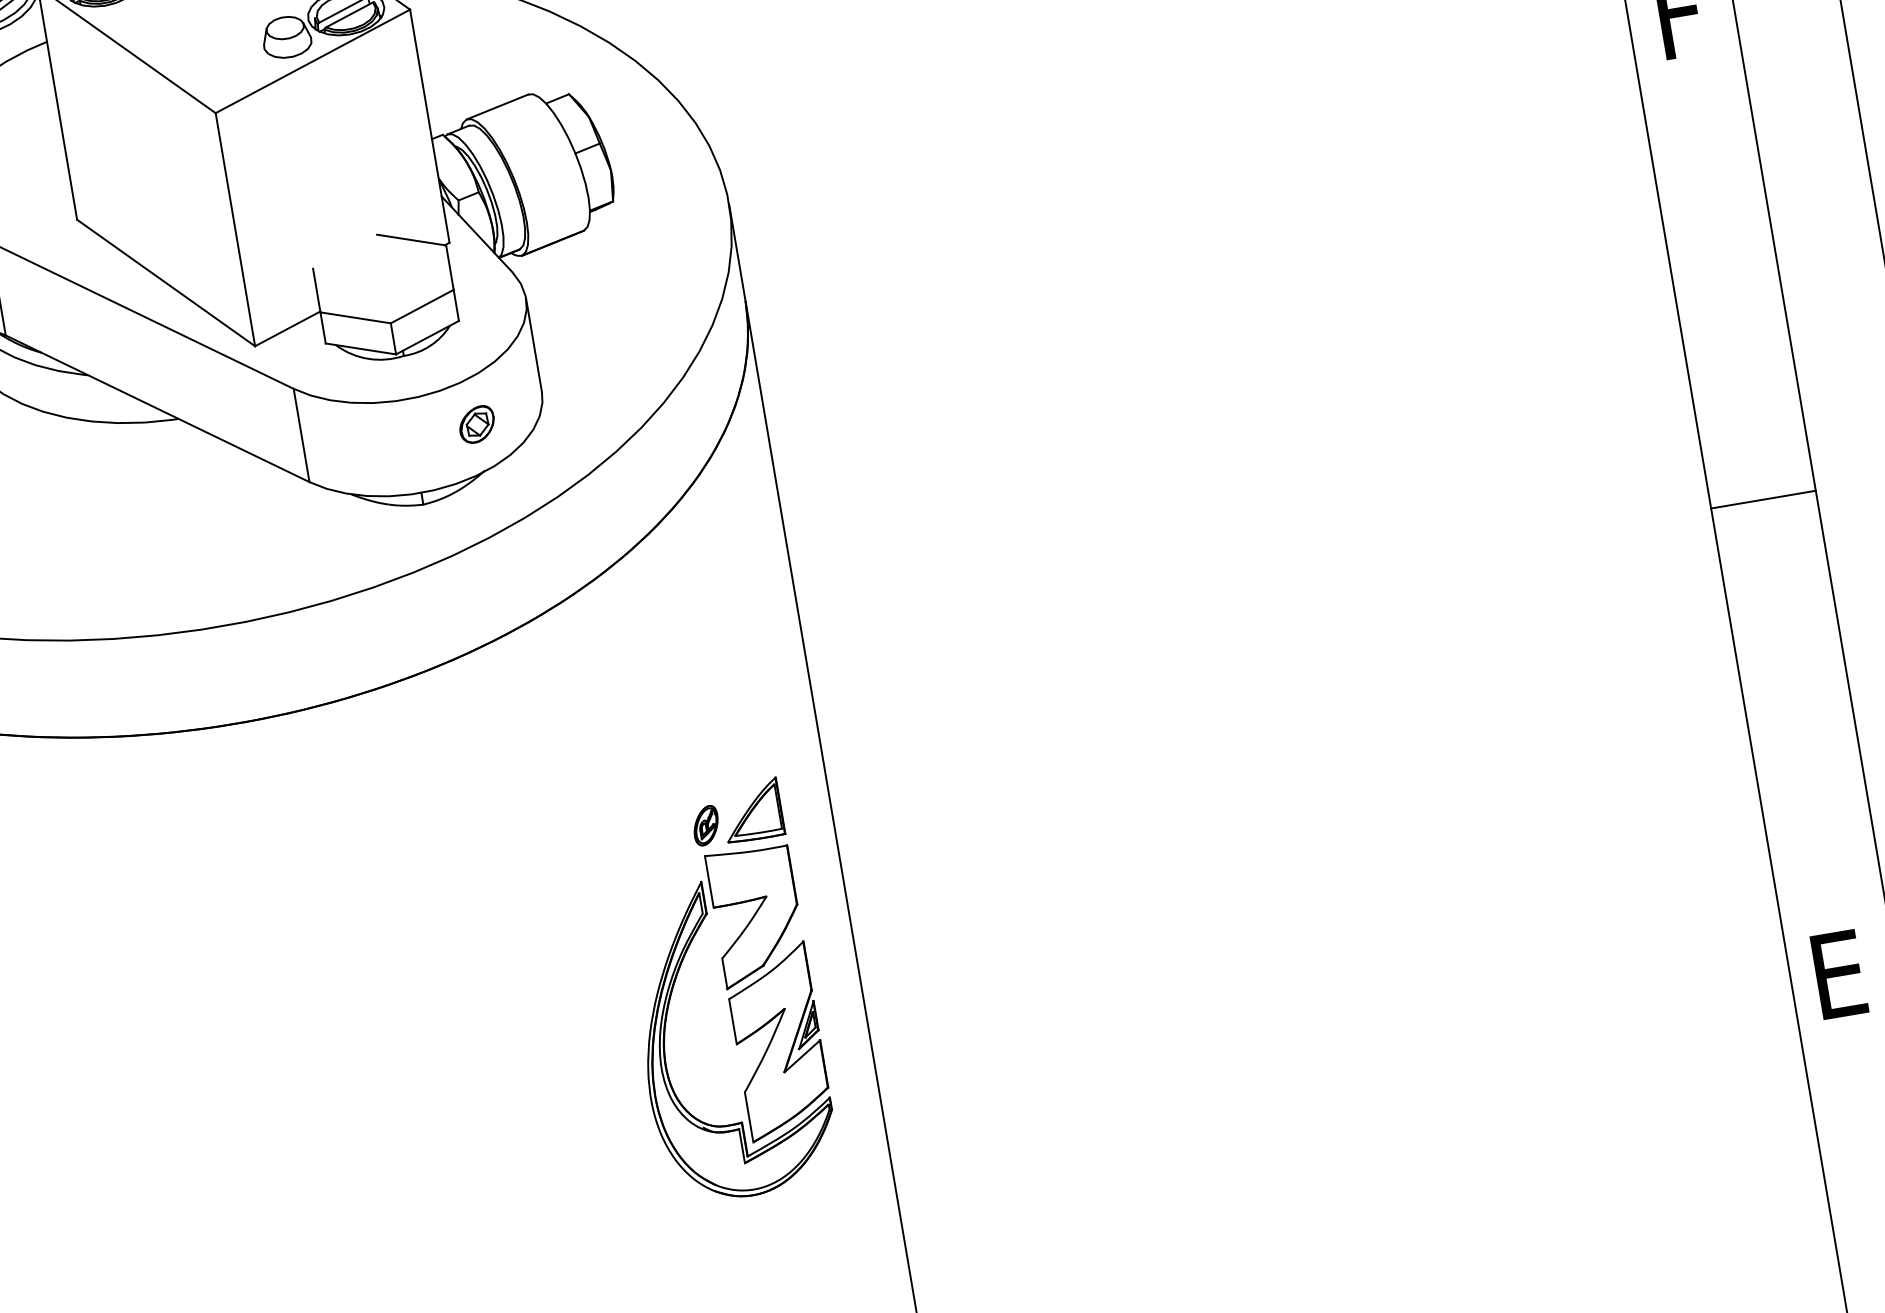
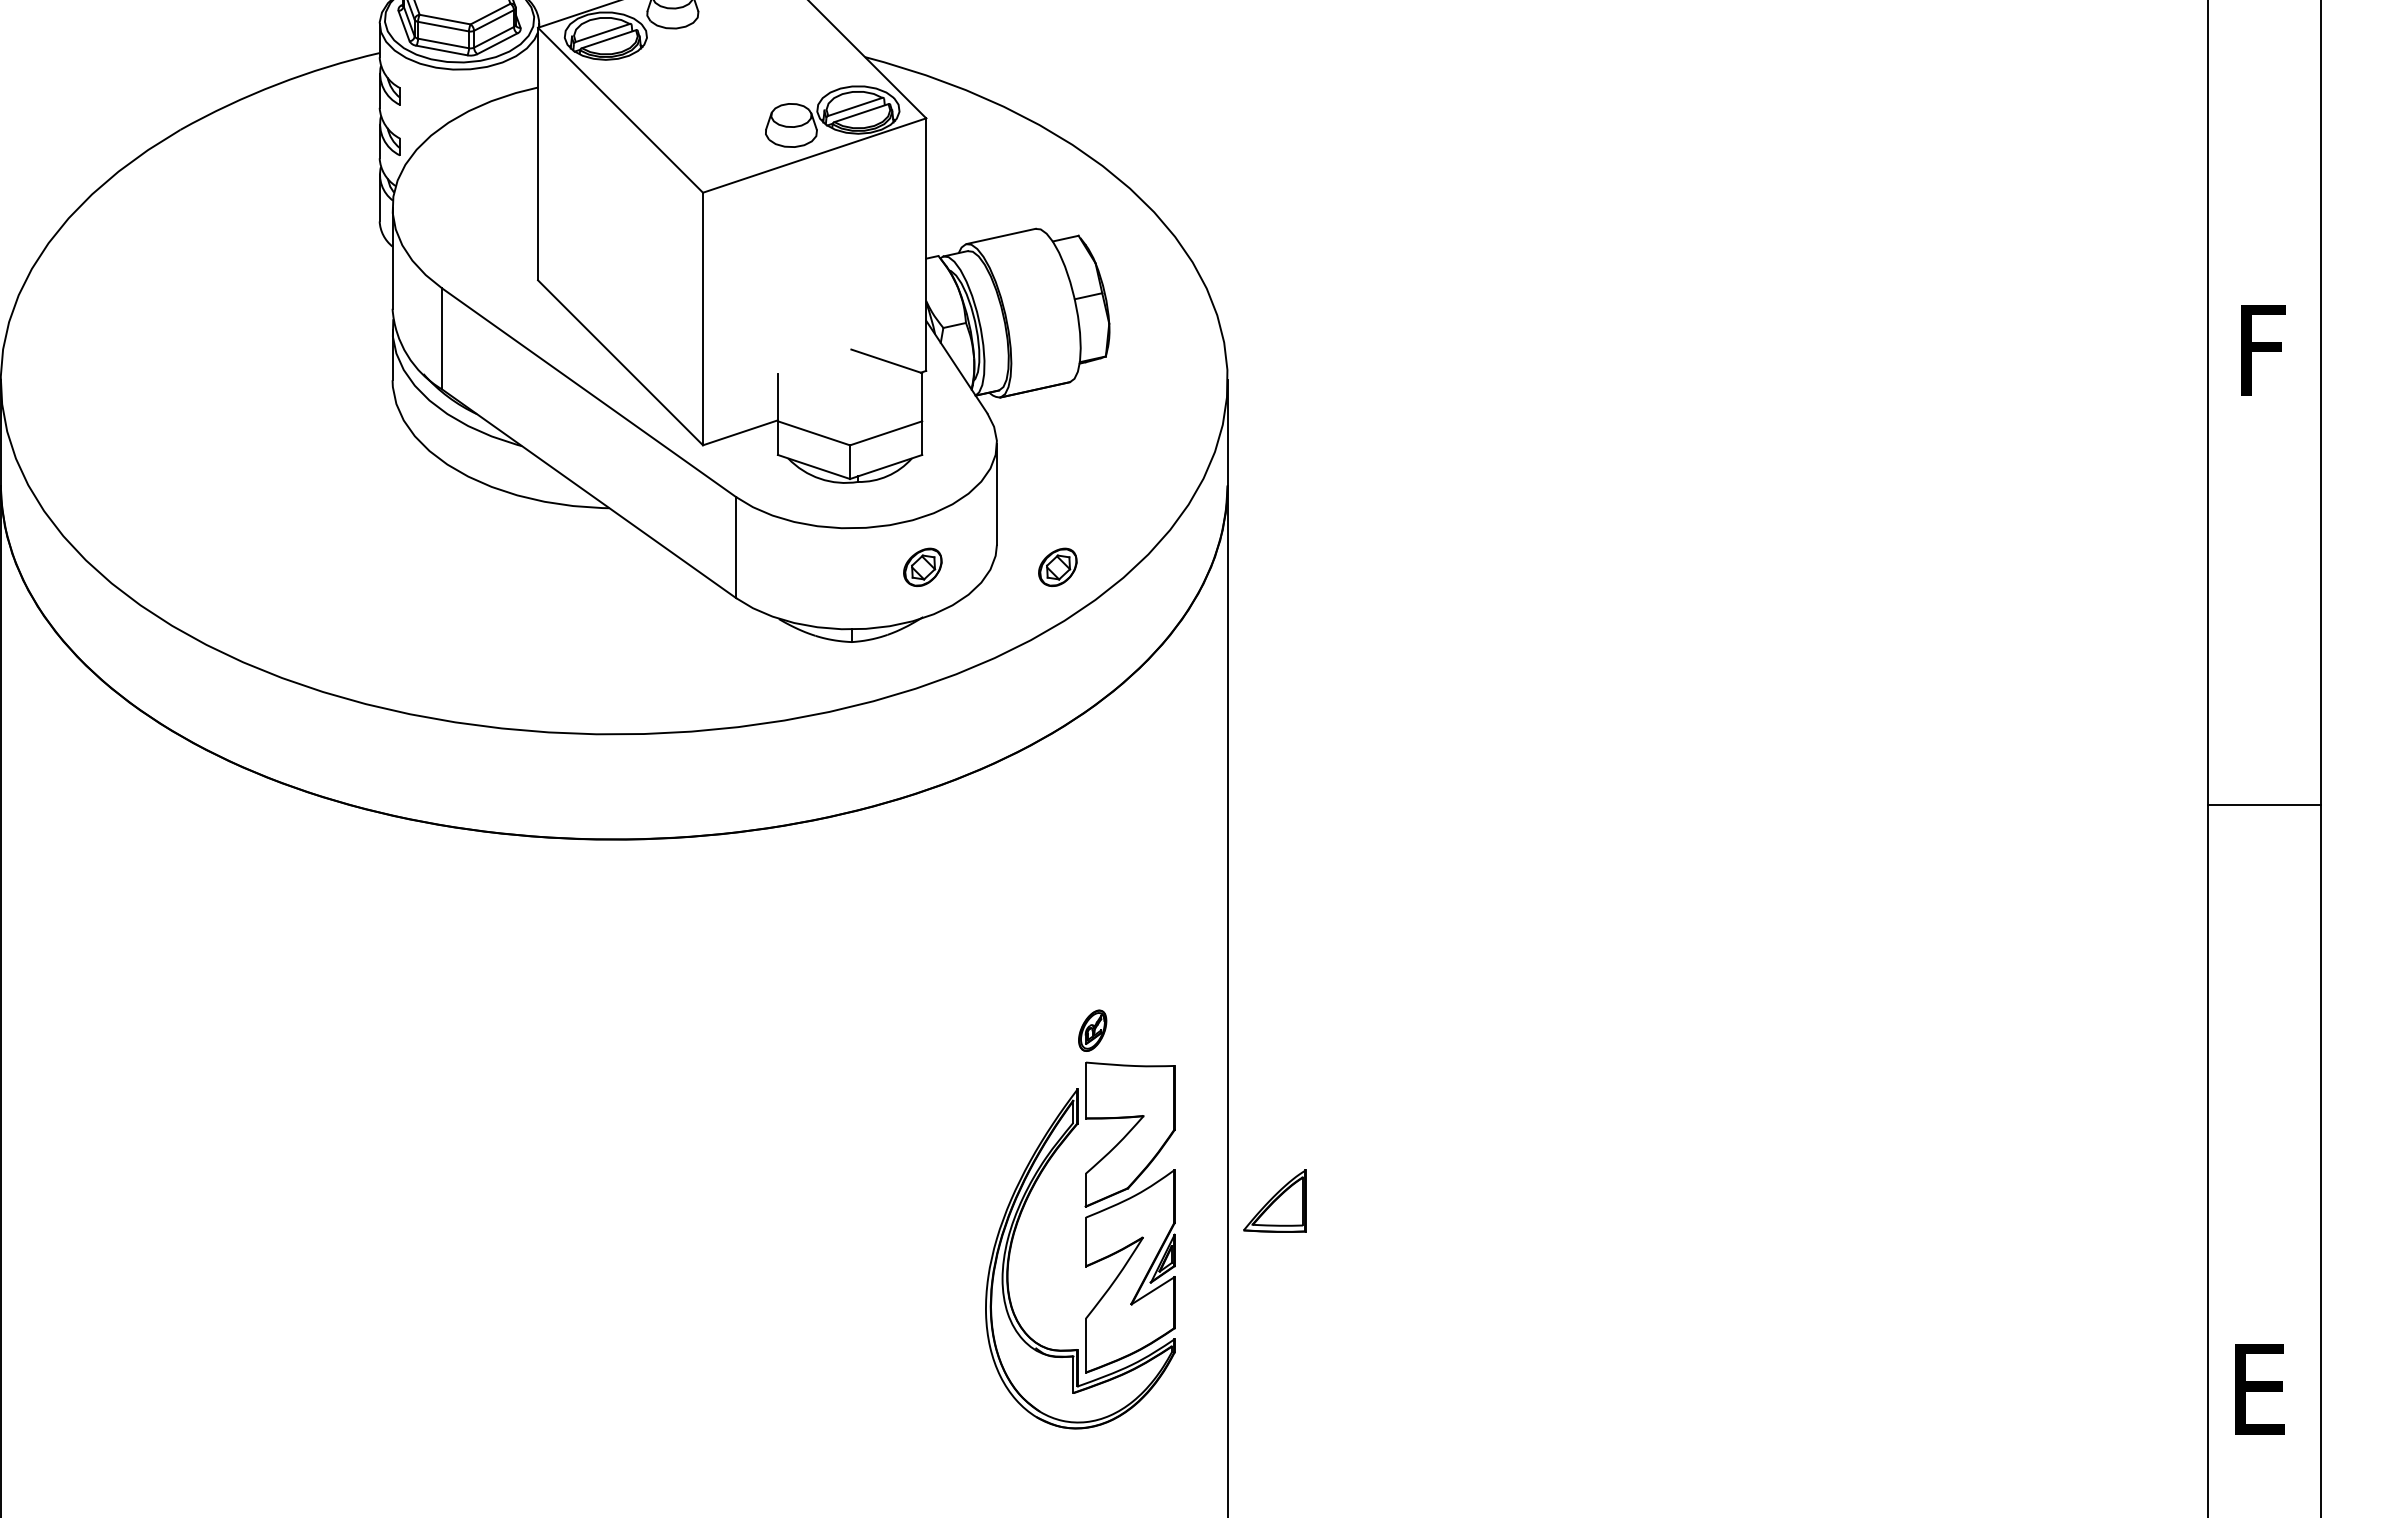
part: (601, 402) -> (1057, 566), added
line: (1763, 499) -> (2264, 804), moved
part: (751, 810) -> (1274, 1200), moved

